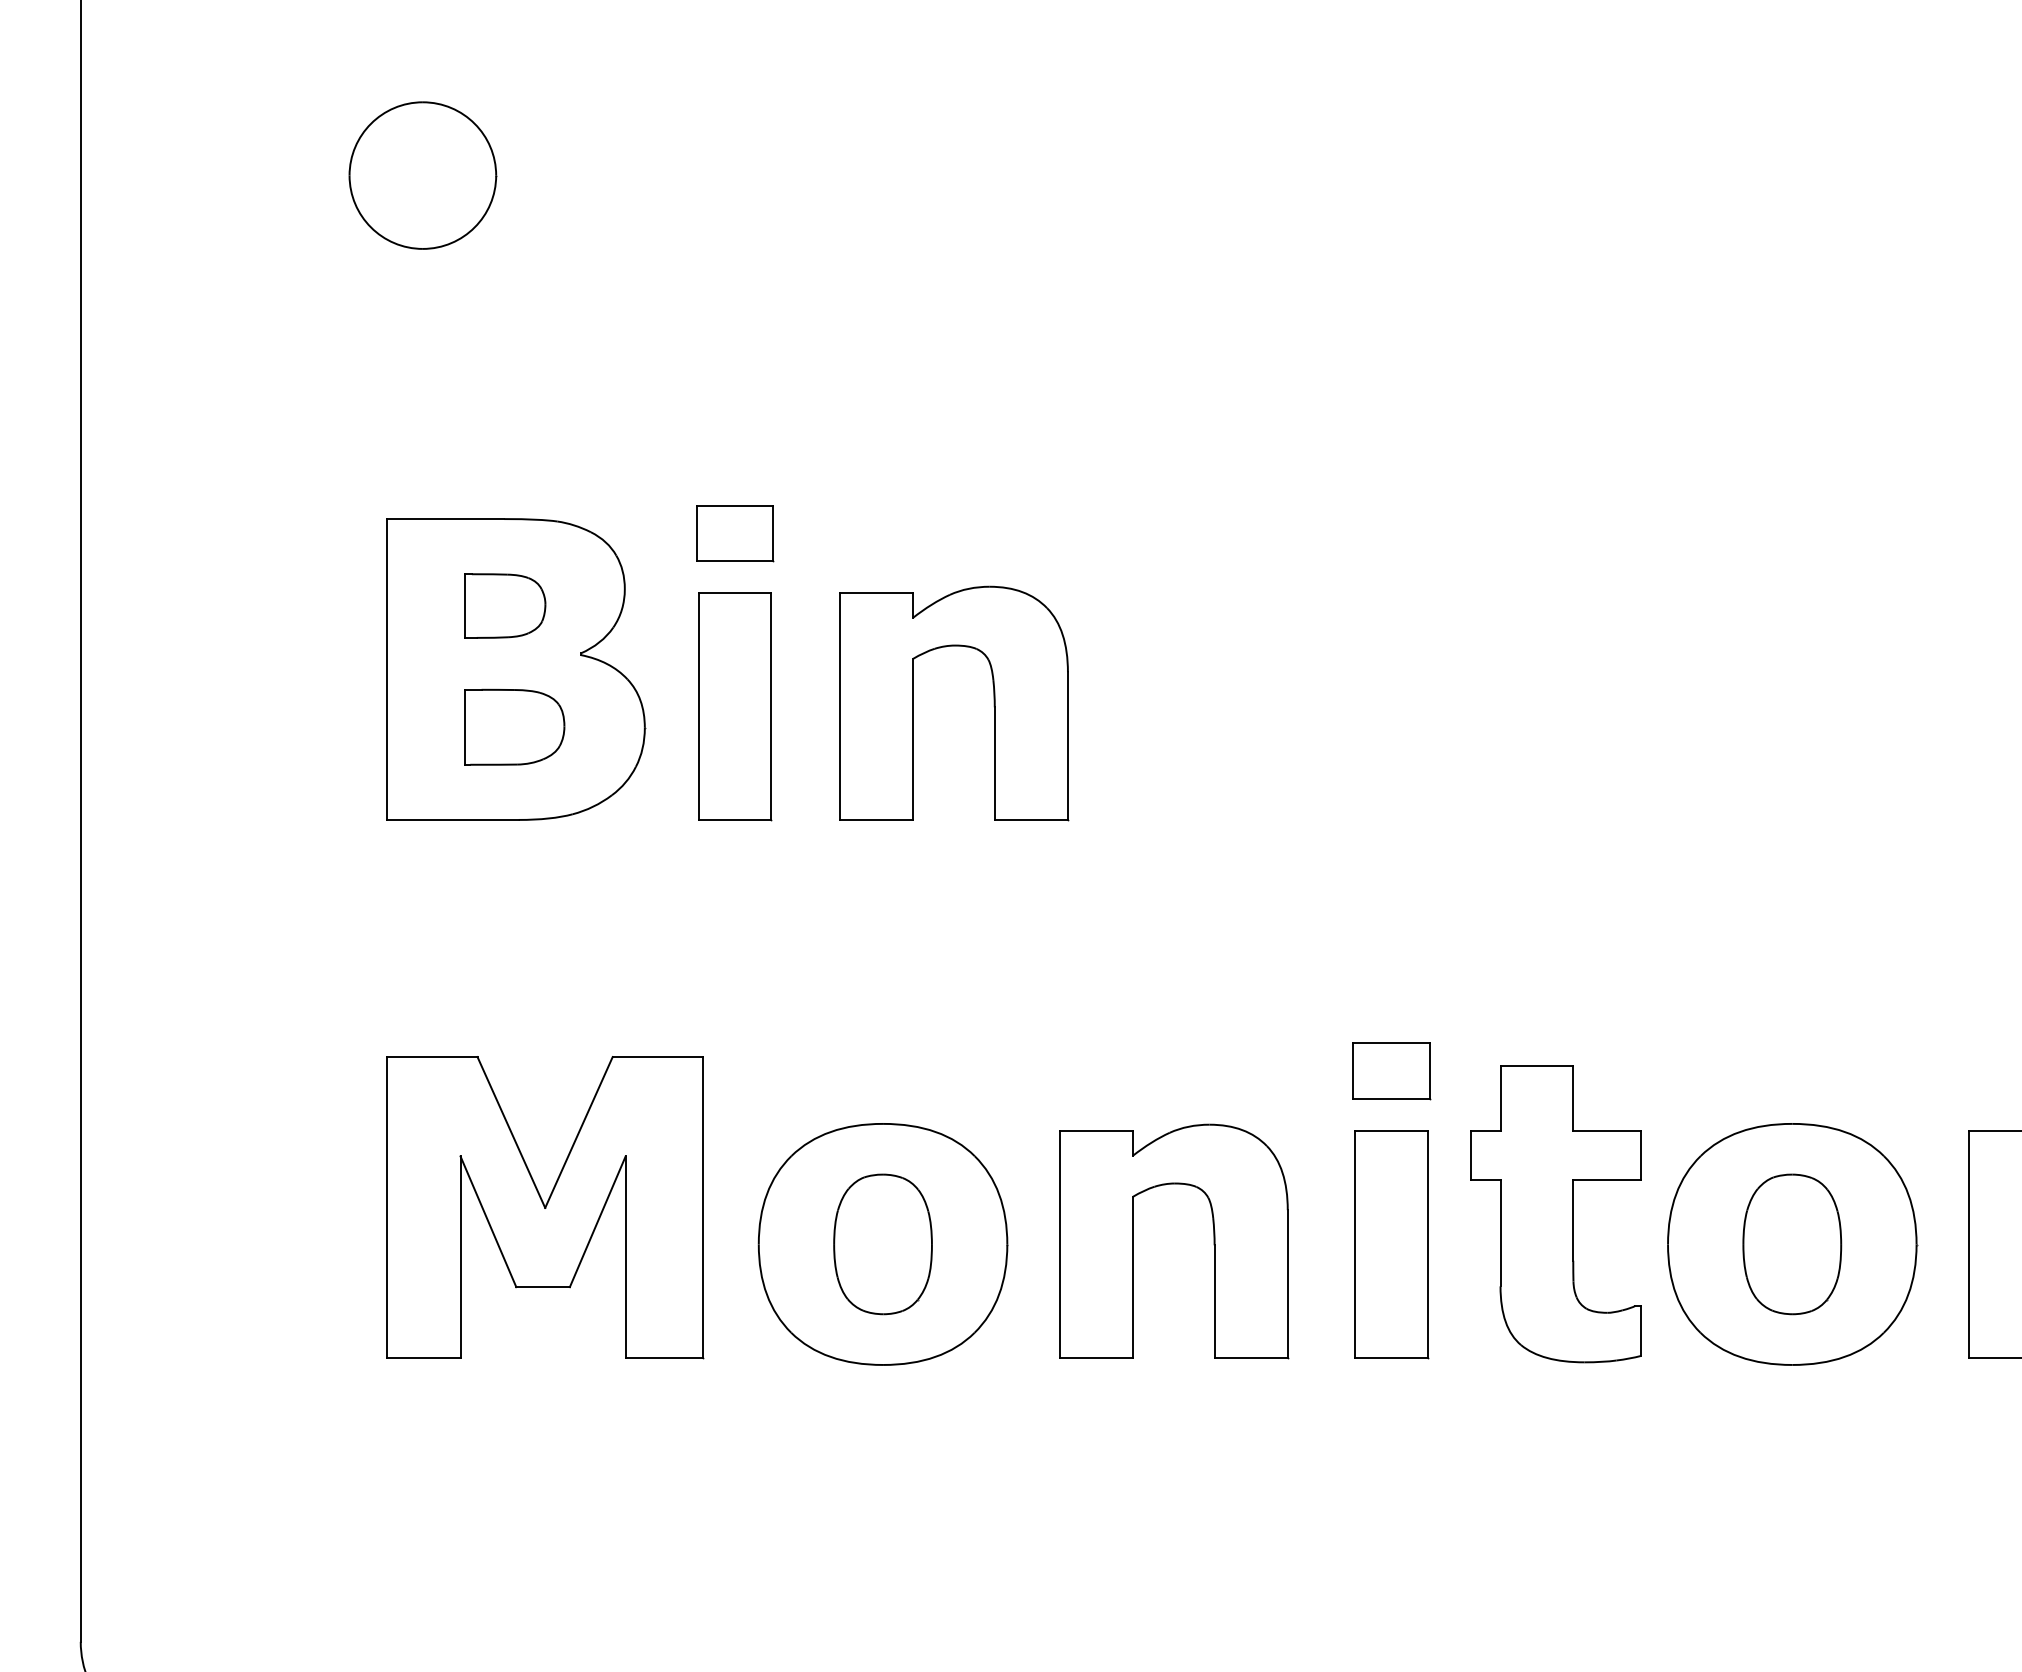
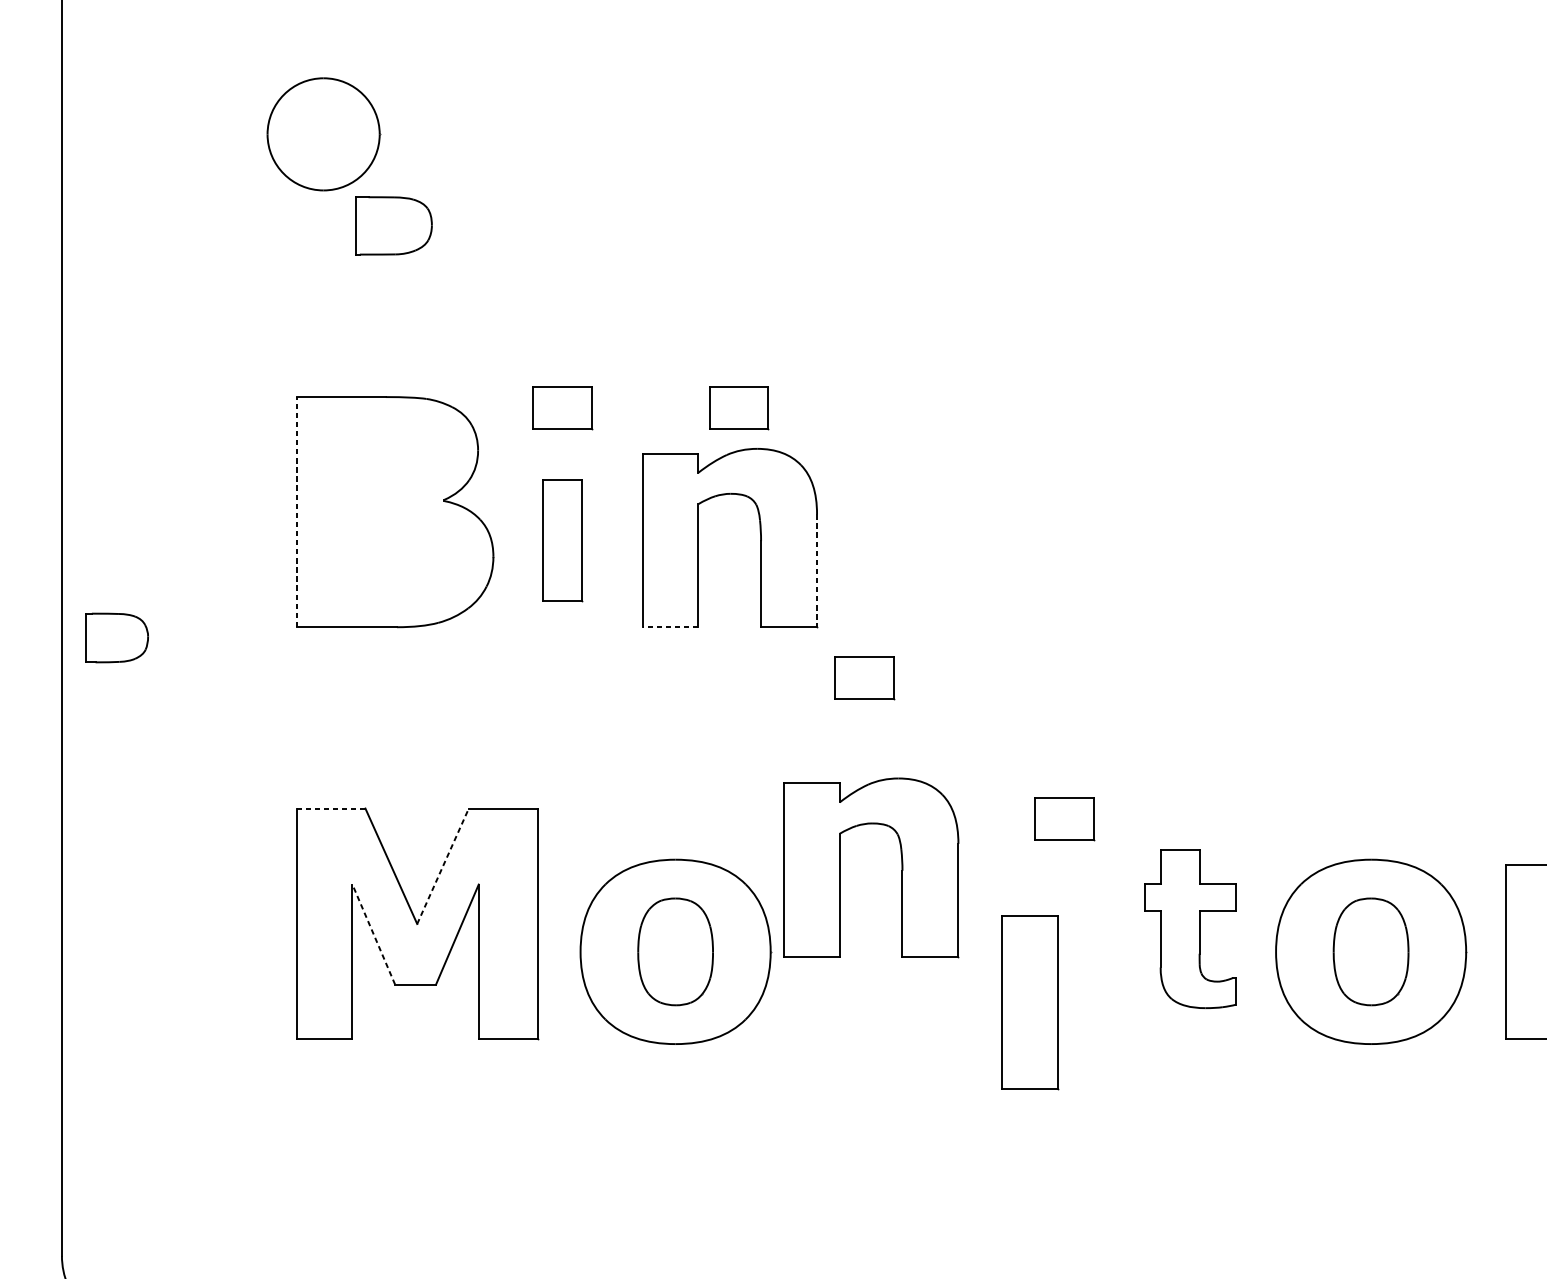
part: (966, 533) -> (739, 408), added
part: (505, 605) -> (117, 637), moved
line: (387, 669) -> (296, 512), solid -> dashed
part: (735, 706) -> (562, 540), size x0.7
part: (514, 726) -> (393, 225), moved
line: (1067, 746) -> (816, 571), solid -> dashed
line: (875, 819) -> (669, 626), solid -> dashed
part: (1130, 886) -> (864, 678), added
line: (432, 1057) -> (331, 808), solid -> dashed
line: (578, 1132) -> (442, 866), solid -> dashed
part: (1555, 1214) -> (1189, 929), size x0.7
line: (488, 1221) -> (373, 934), solid -> dashed
part: (1213, 1241) -> (901, 867), moved
part: (1391, 1244) -> (1030, 1002), moved

